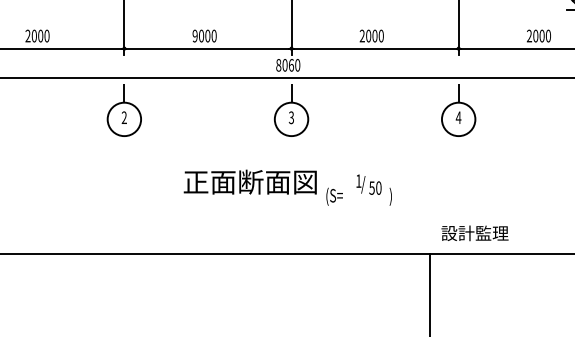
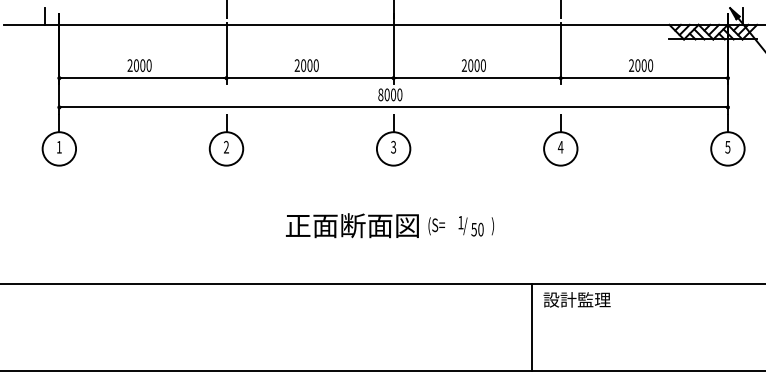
text: (194, 35) -> (296, 65), 9000 -> 2000
text: (291, 64) -> (393, 94), 8060 -> 8000
text: (250, 181) -> (352, 225), moved
text: (368, 184) -> (470, 226), moved
text: (474, 232) -> (576, 299), moved

